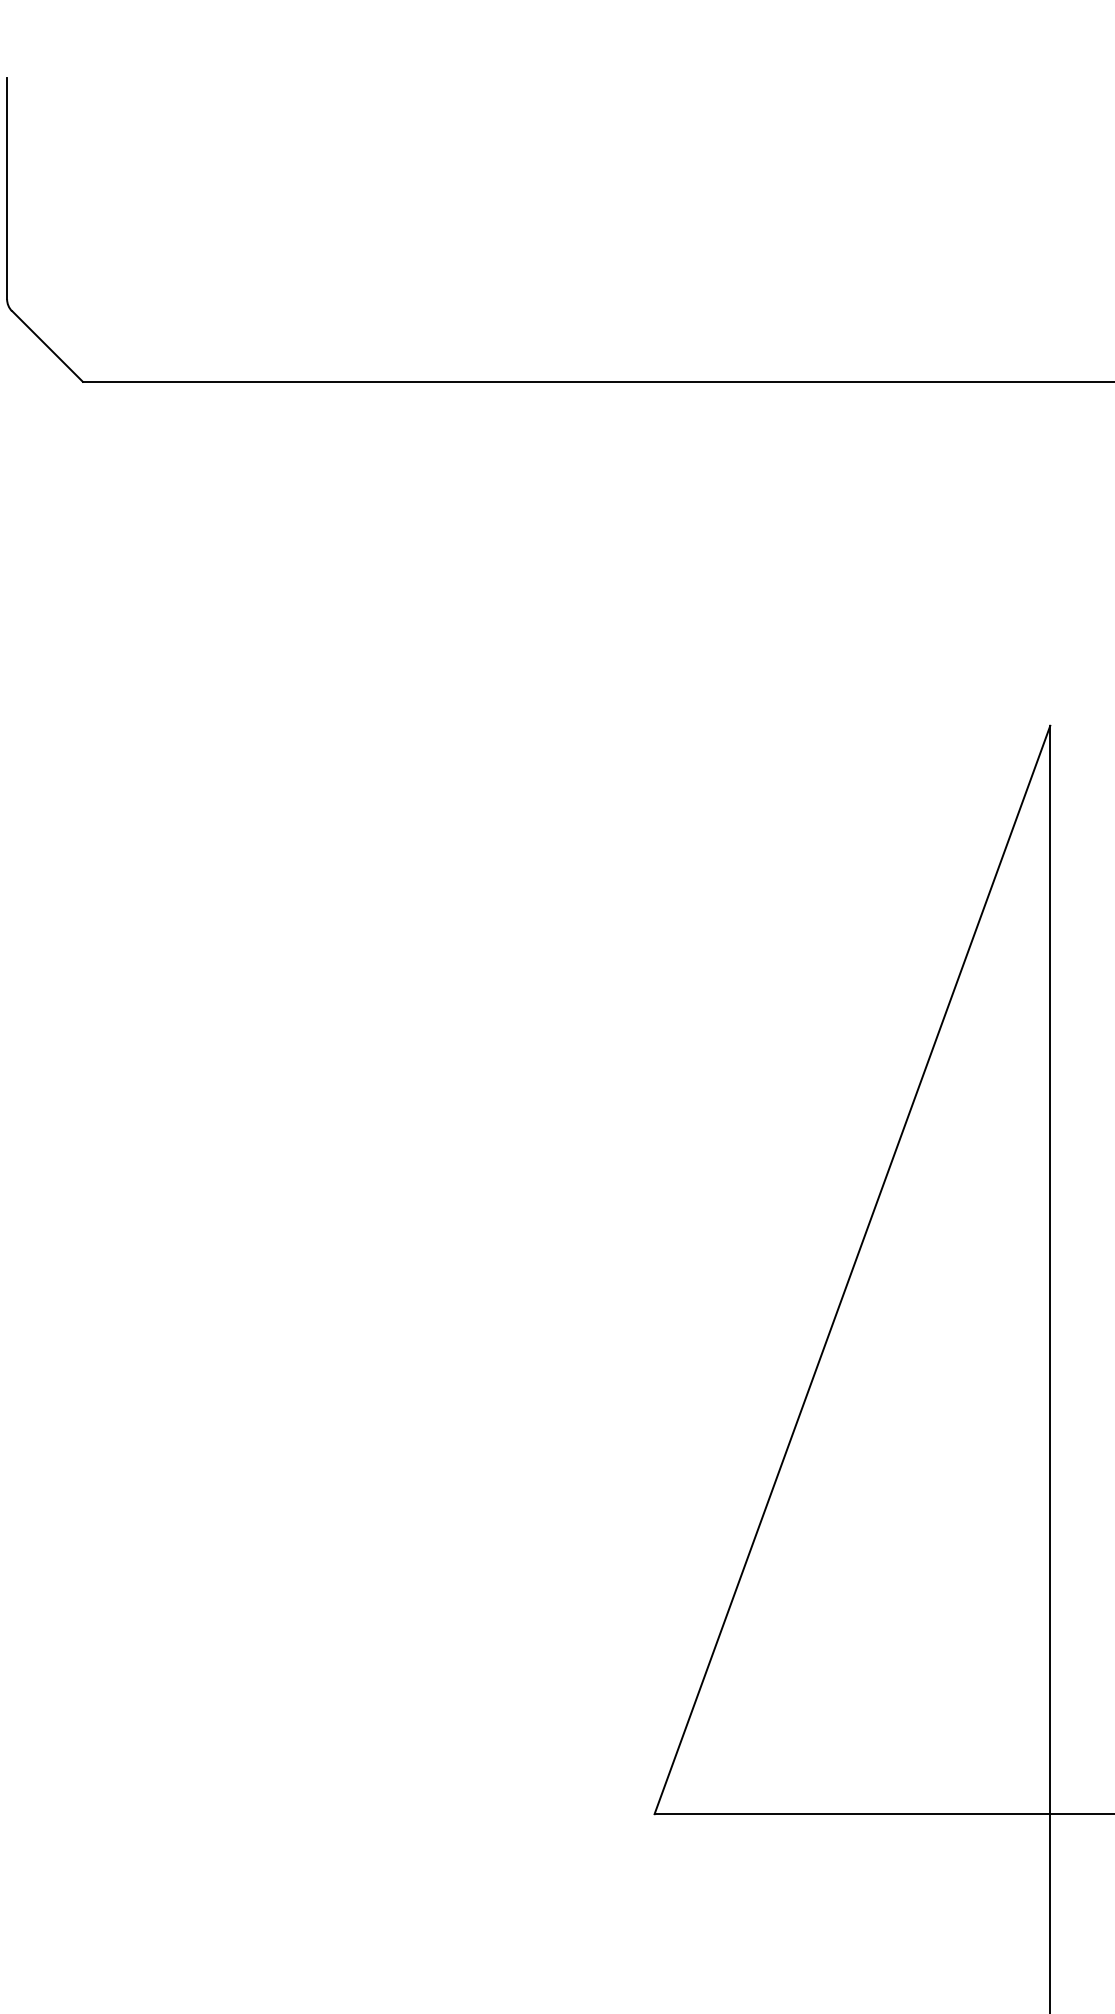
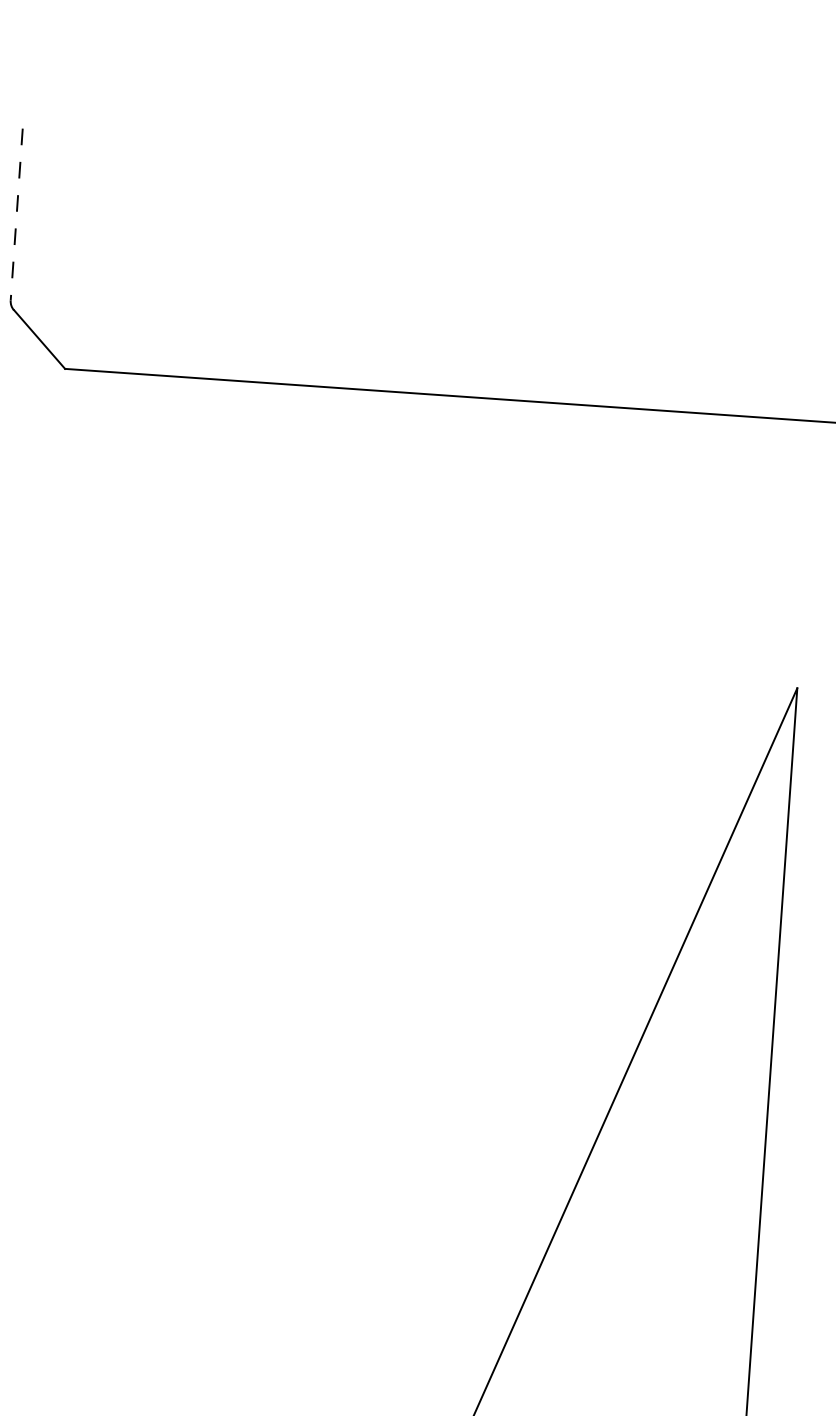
line: (7, 188) -> (17, 214), solid -> dashed

